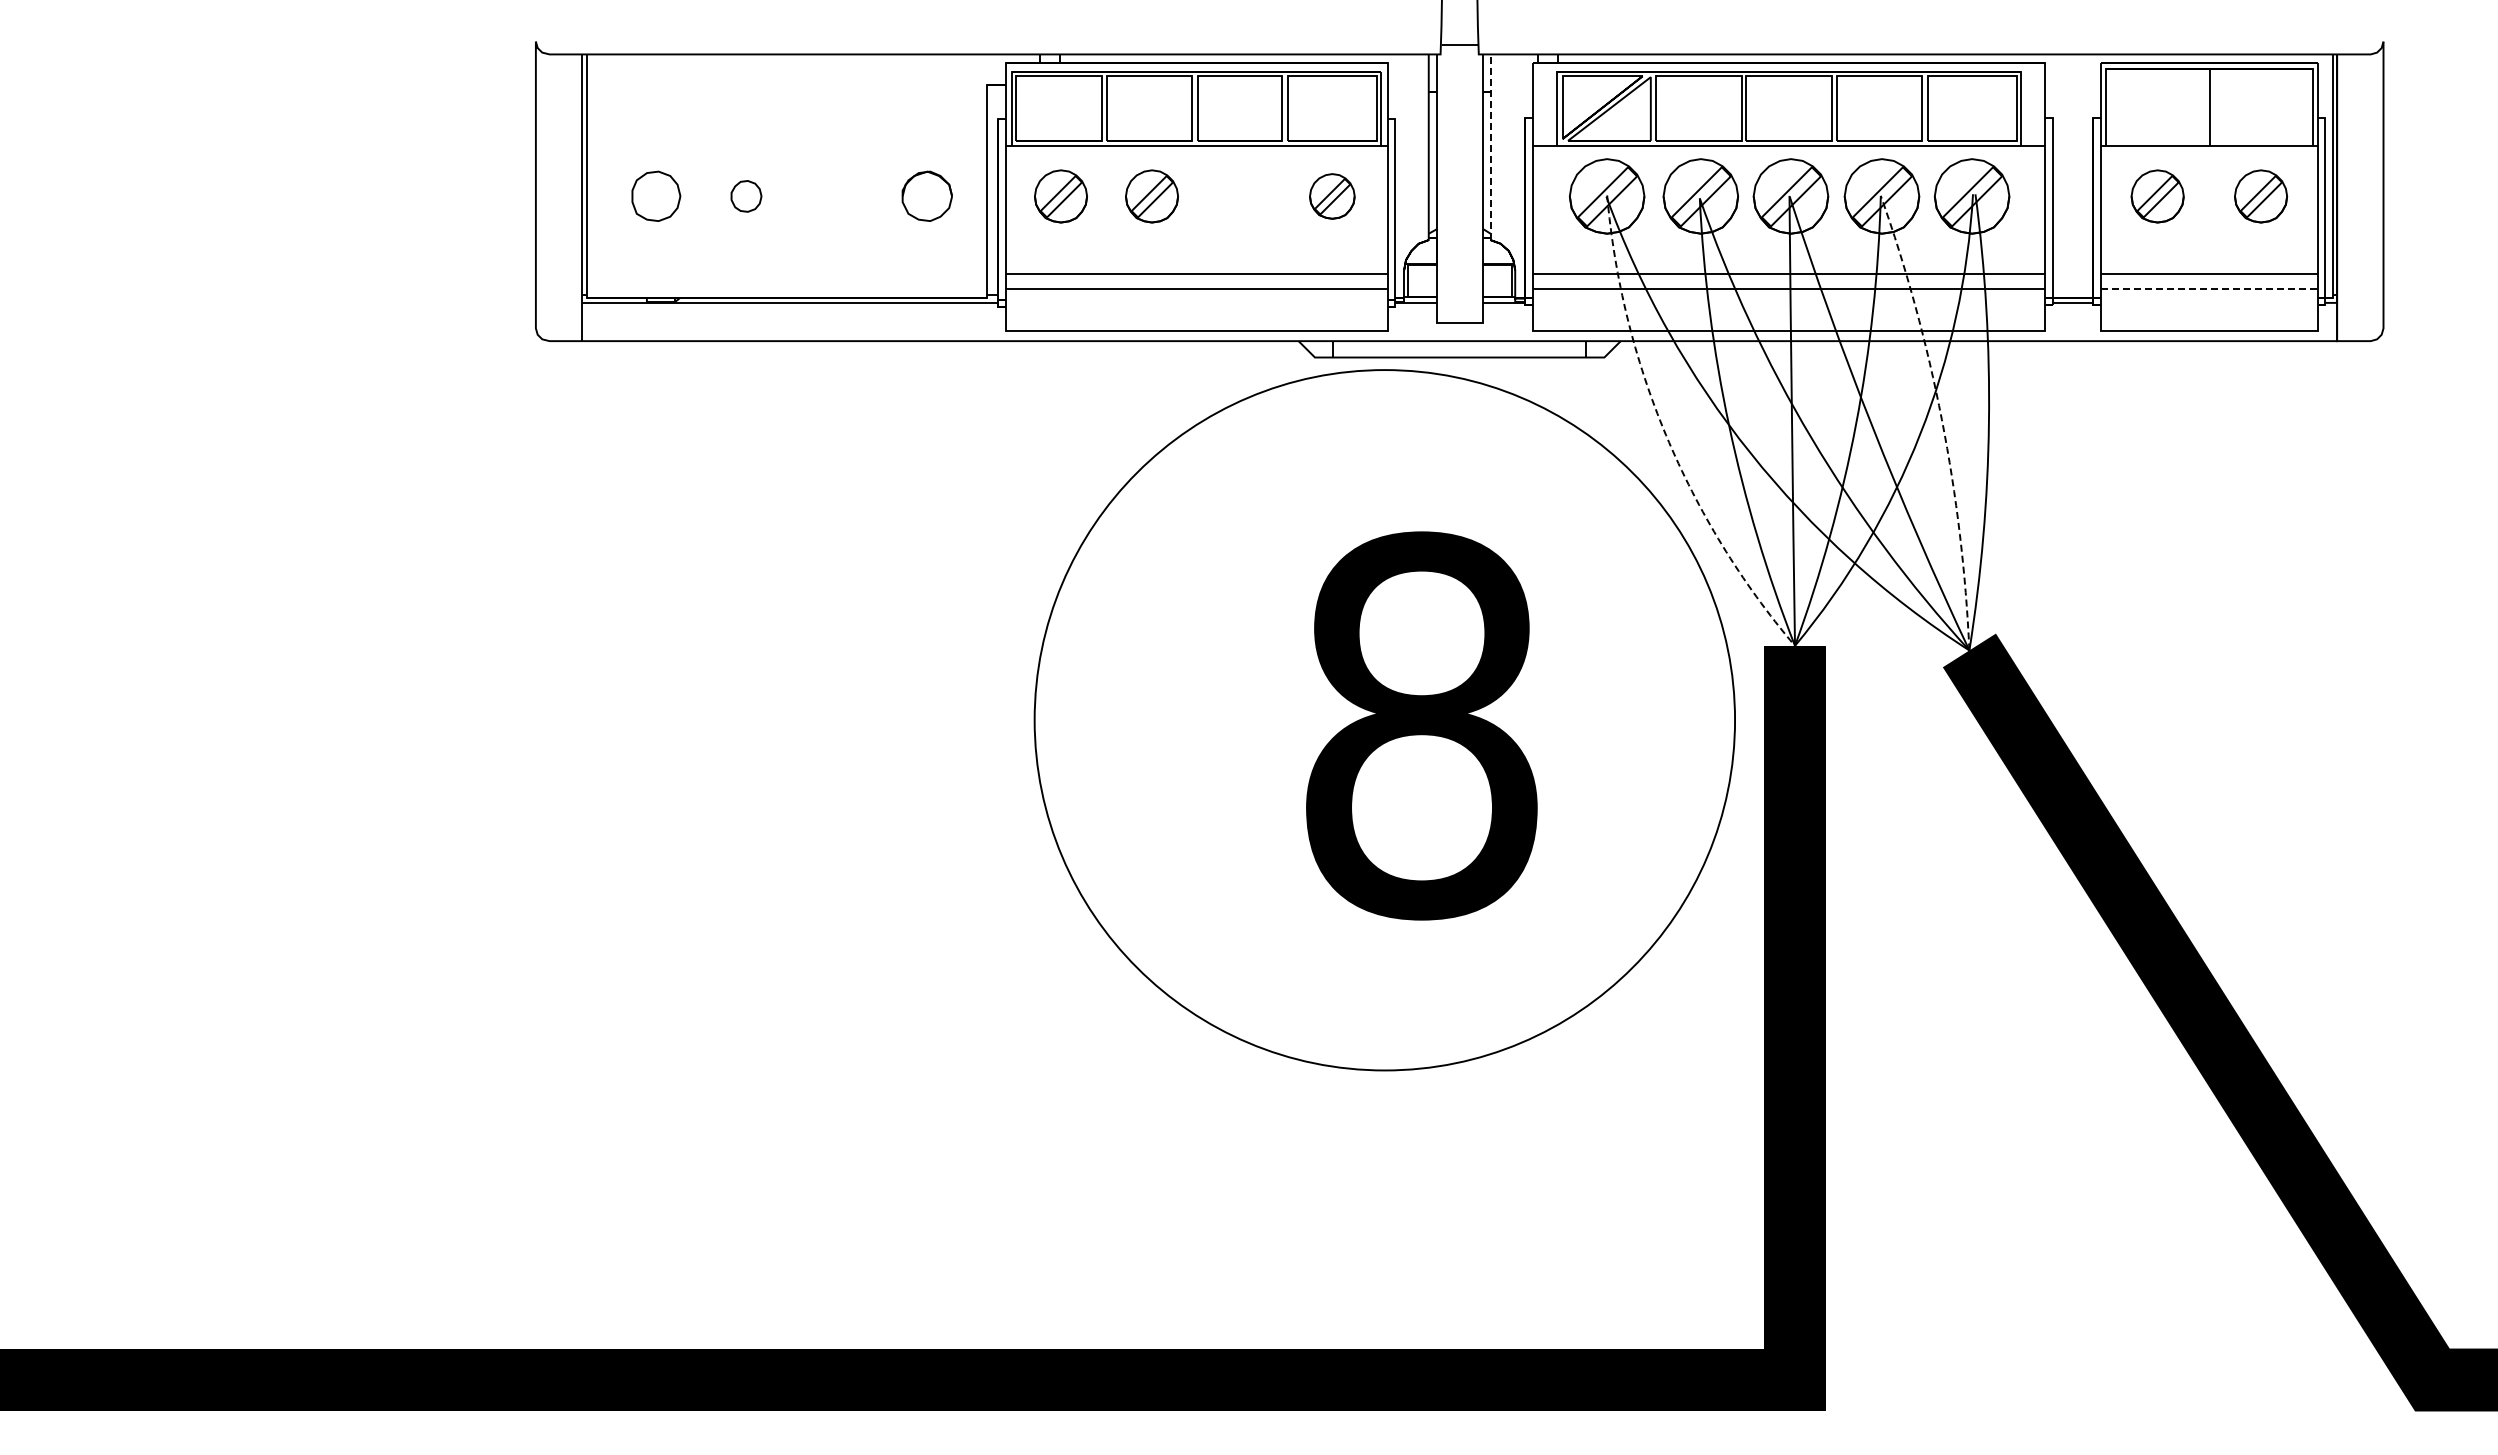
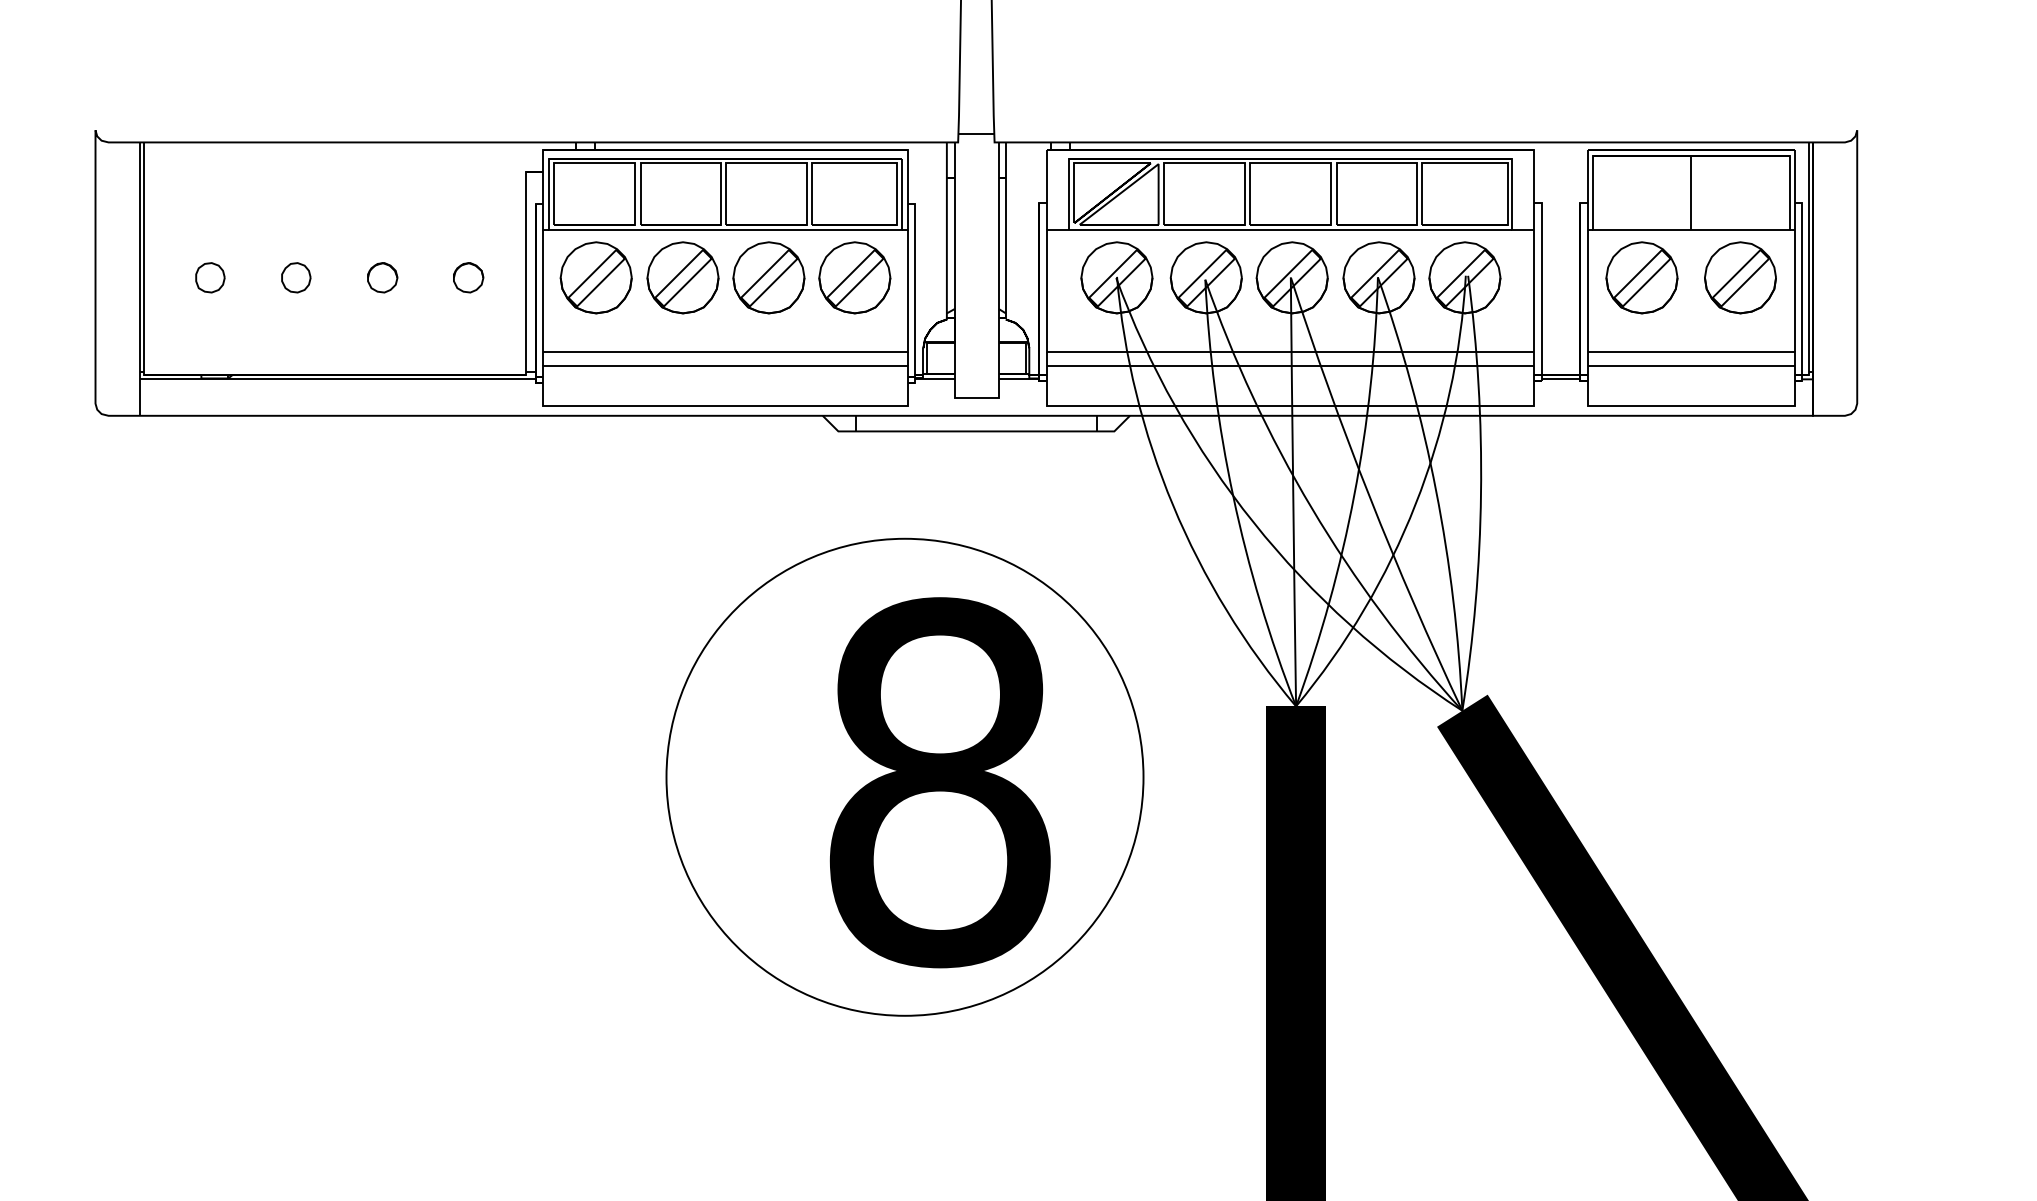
line: (1490, 147) -> (1005, 231), dashed -> solid
part: (656, 196) -> (210, 277), size x0.62
part: (836, 196) -> (382, 277), added
part: (926, 196) -> (467, 277), size x0.62
part: (1060, 196) -> (595, 277), size x1.43
part: (1151, 196) -> (682, 277), size x1.43
part: (1242, 196) -> (769, 277), added
part: (1332, 196) -> (855, 277), size x1.67
part: (2157, 196) -> (1641, 277), size x1.43
part: (2260, 196) -> (1739, 277), size x1.43
line: (2210, 289) -> (1692, 366), dashed -> solid
arc: (1941, 419) -> (1435, 490), dashed -> solid
arc: (1666, 435) -> (1173, 505), dashed -> solid
circle: (1384, 720) -> (904, 777), size x0.71

